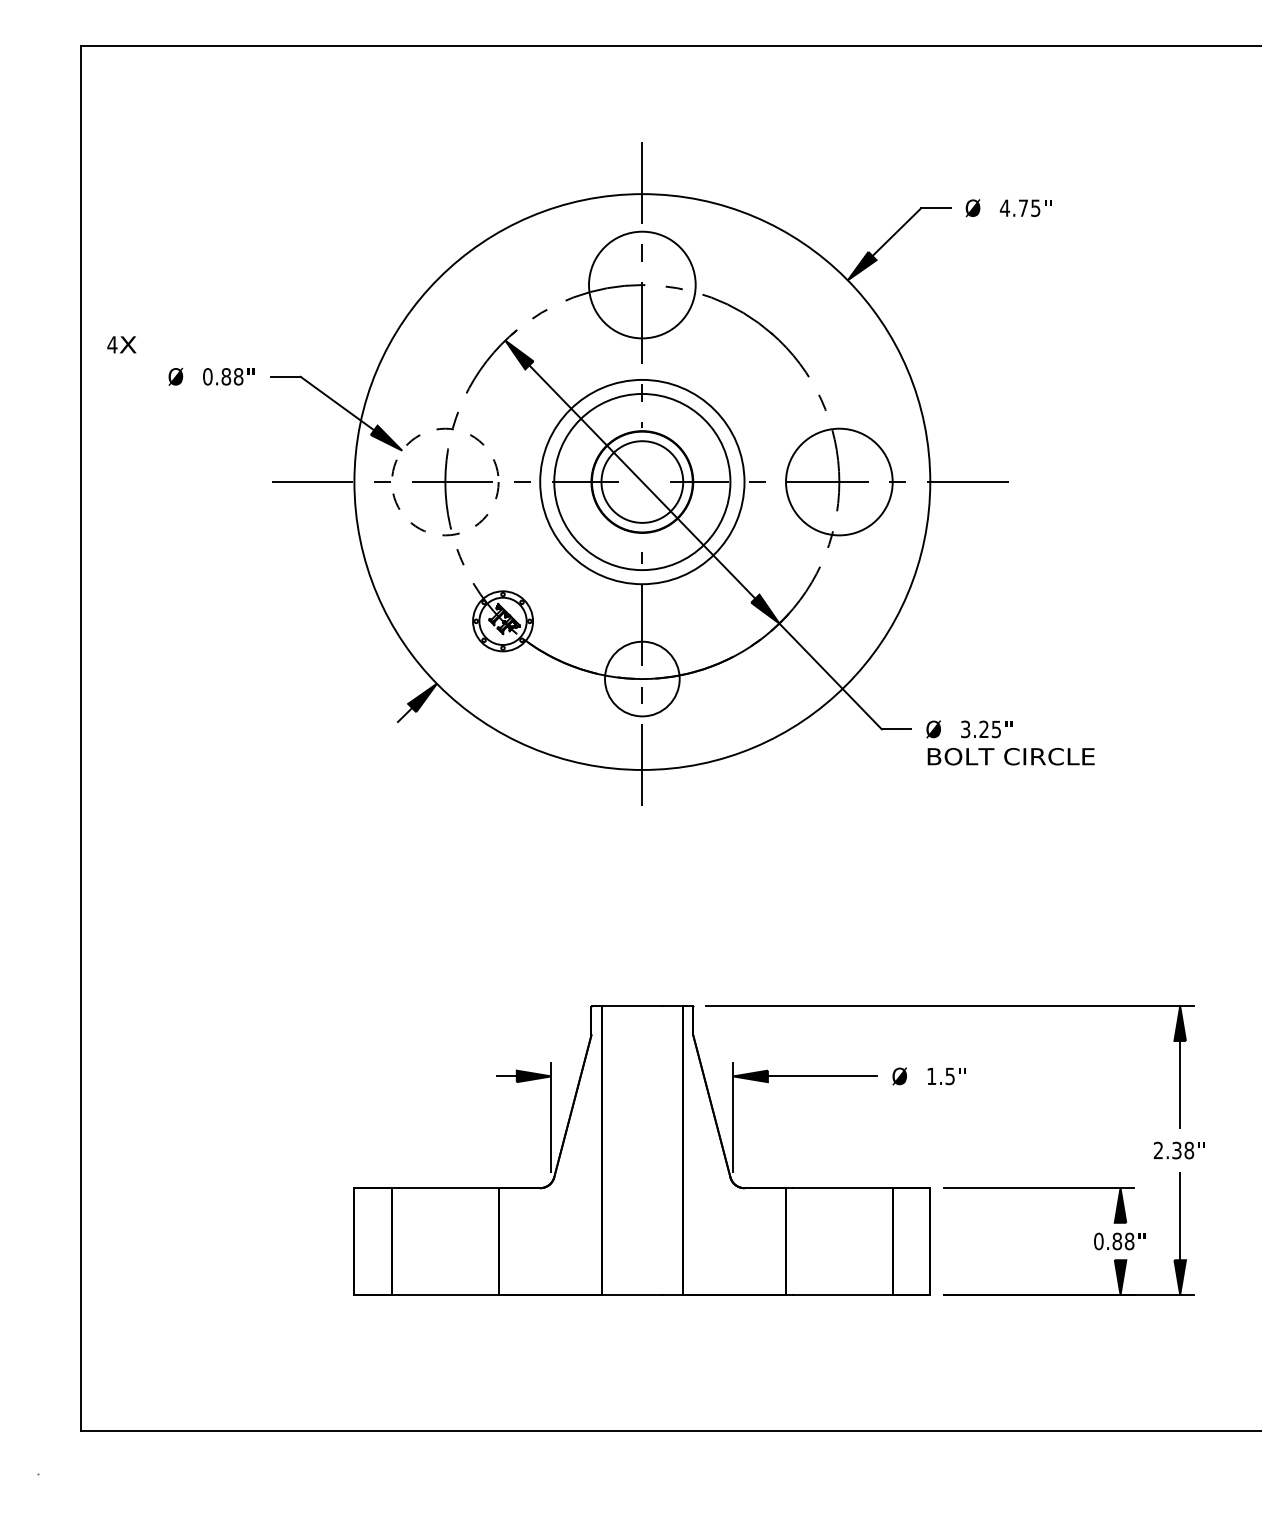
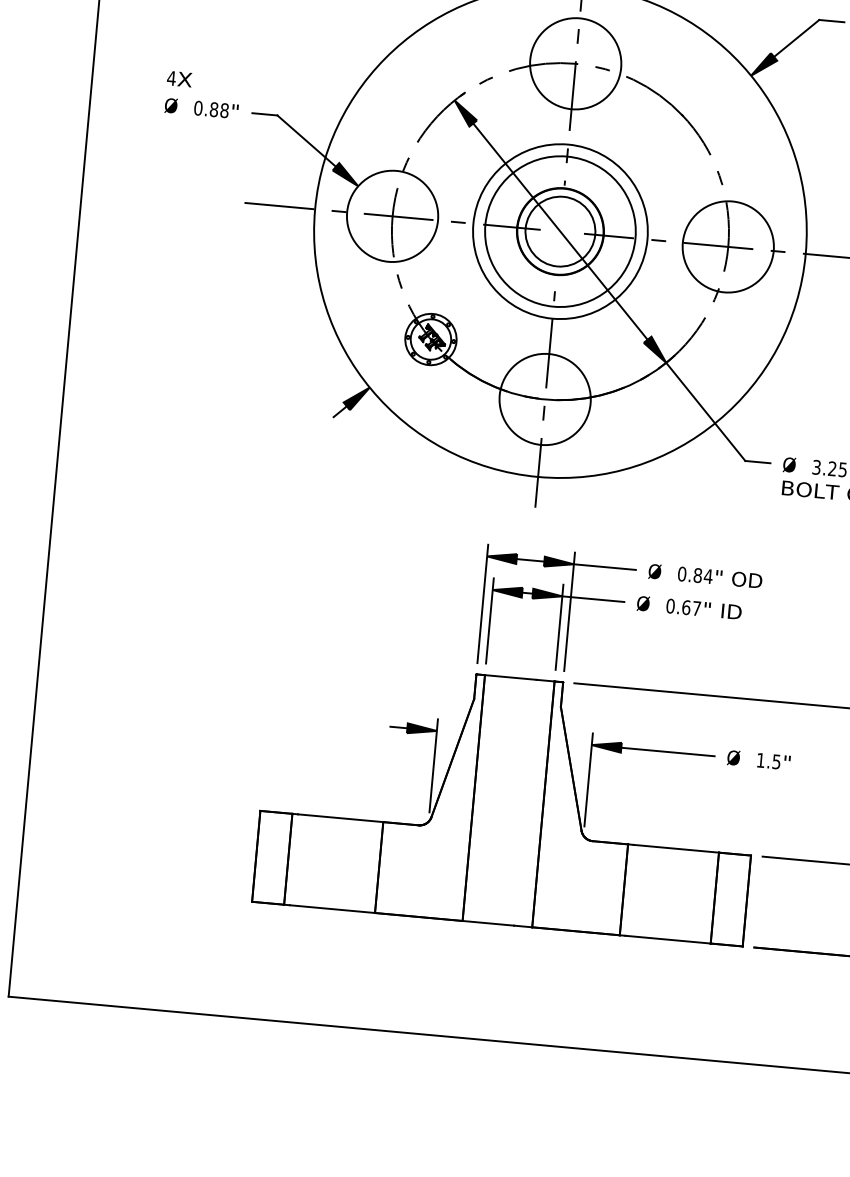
text: (121, 344) -> (179, 78), moved
circle: (445, 481) -> (392, 215), dashed -> solid
circle: (642, 678) -> (545, 399), size x1.43
part: (752, 906) -> (621, 601), added

